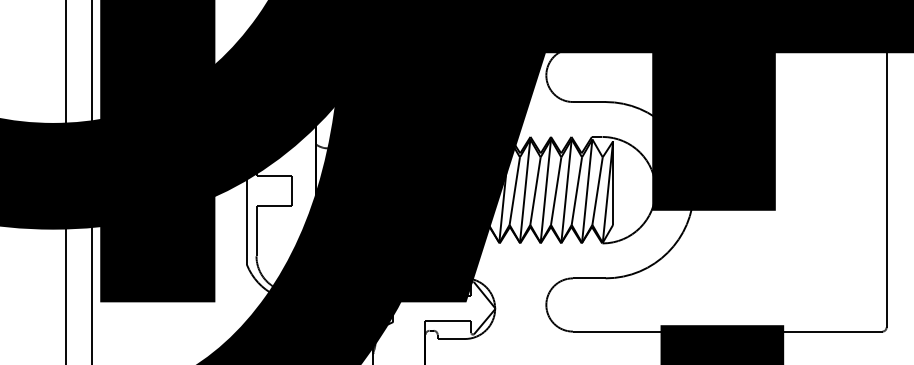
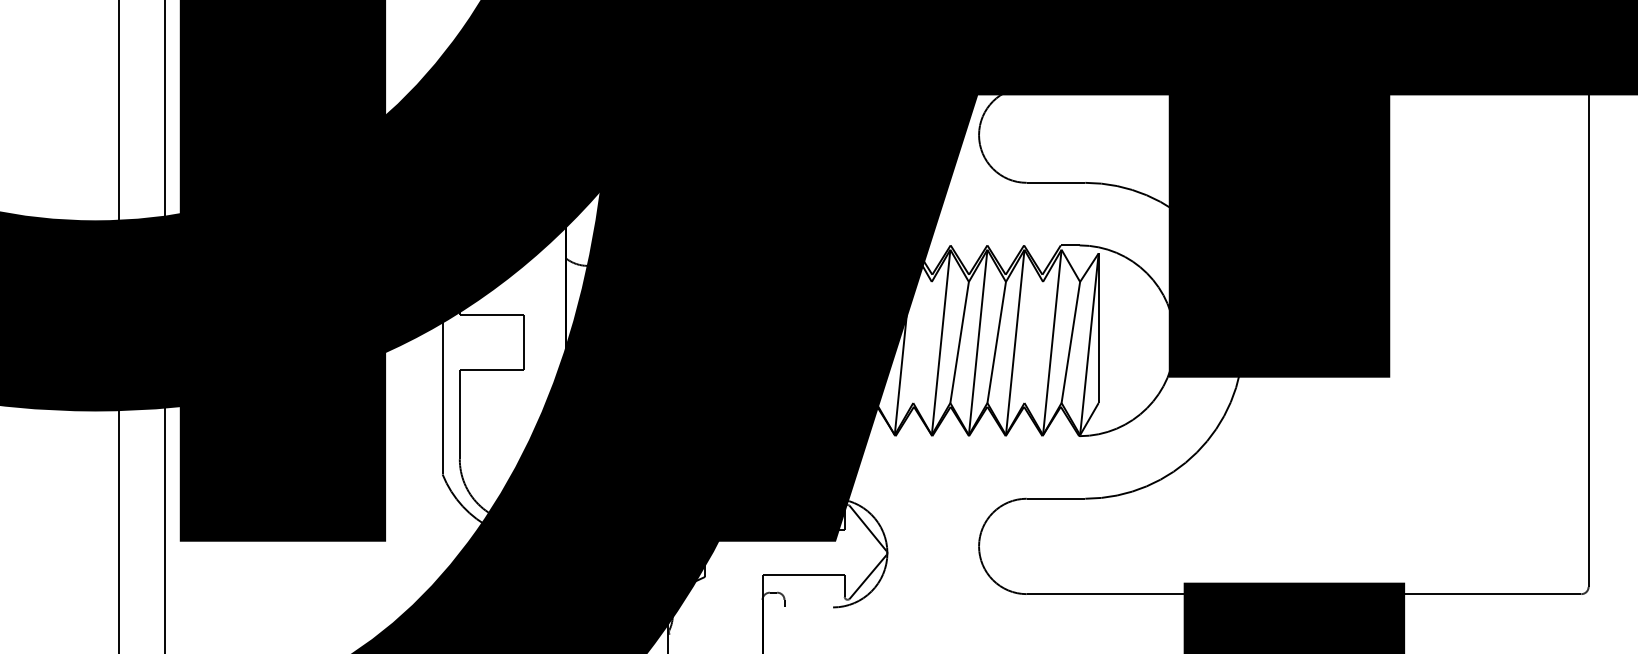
line: (514, 190) -> (922, 341), removed
line: (576, 190) -> (1033, 341), removed
line: (450, 339) -> (807, 608), removed

